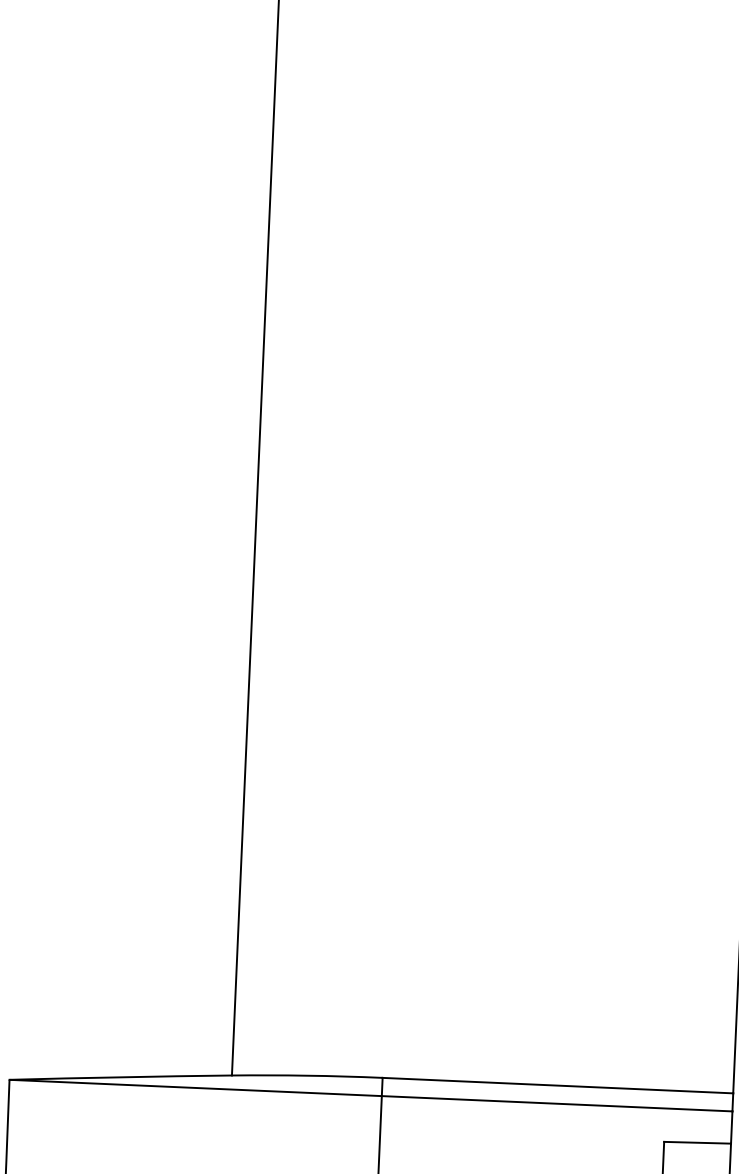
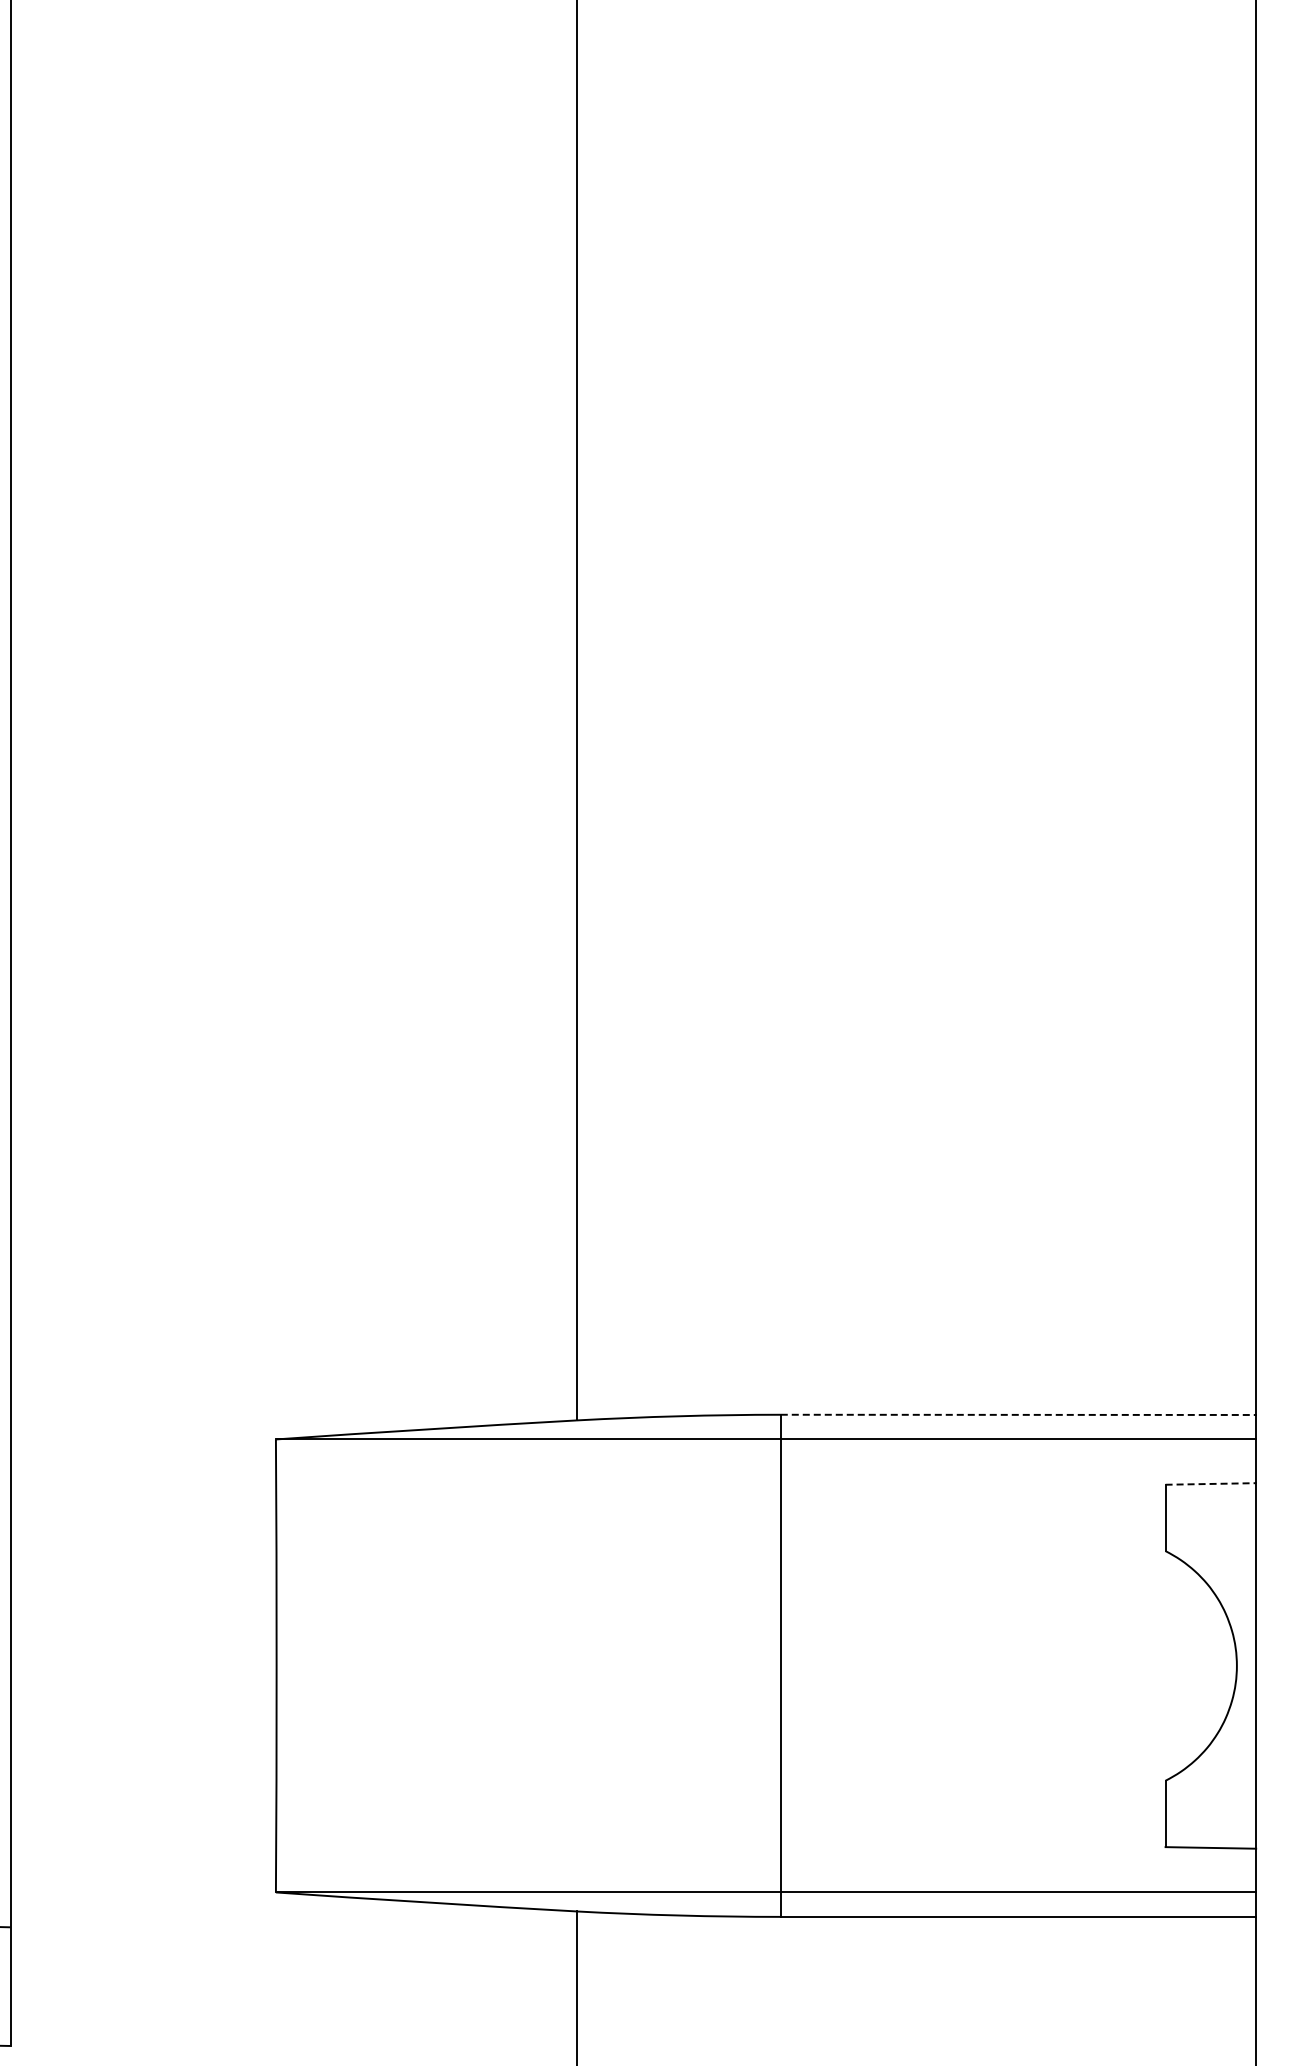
line: (557, 1085) -> (1018, 1414), solid -> dashed
line: (698, 1142) -> (1211, 1483), solid -> dashed

